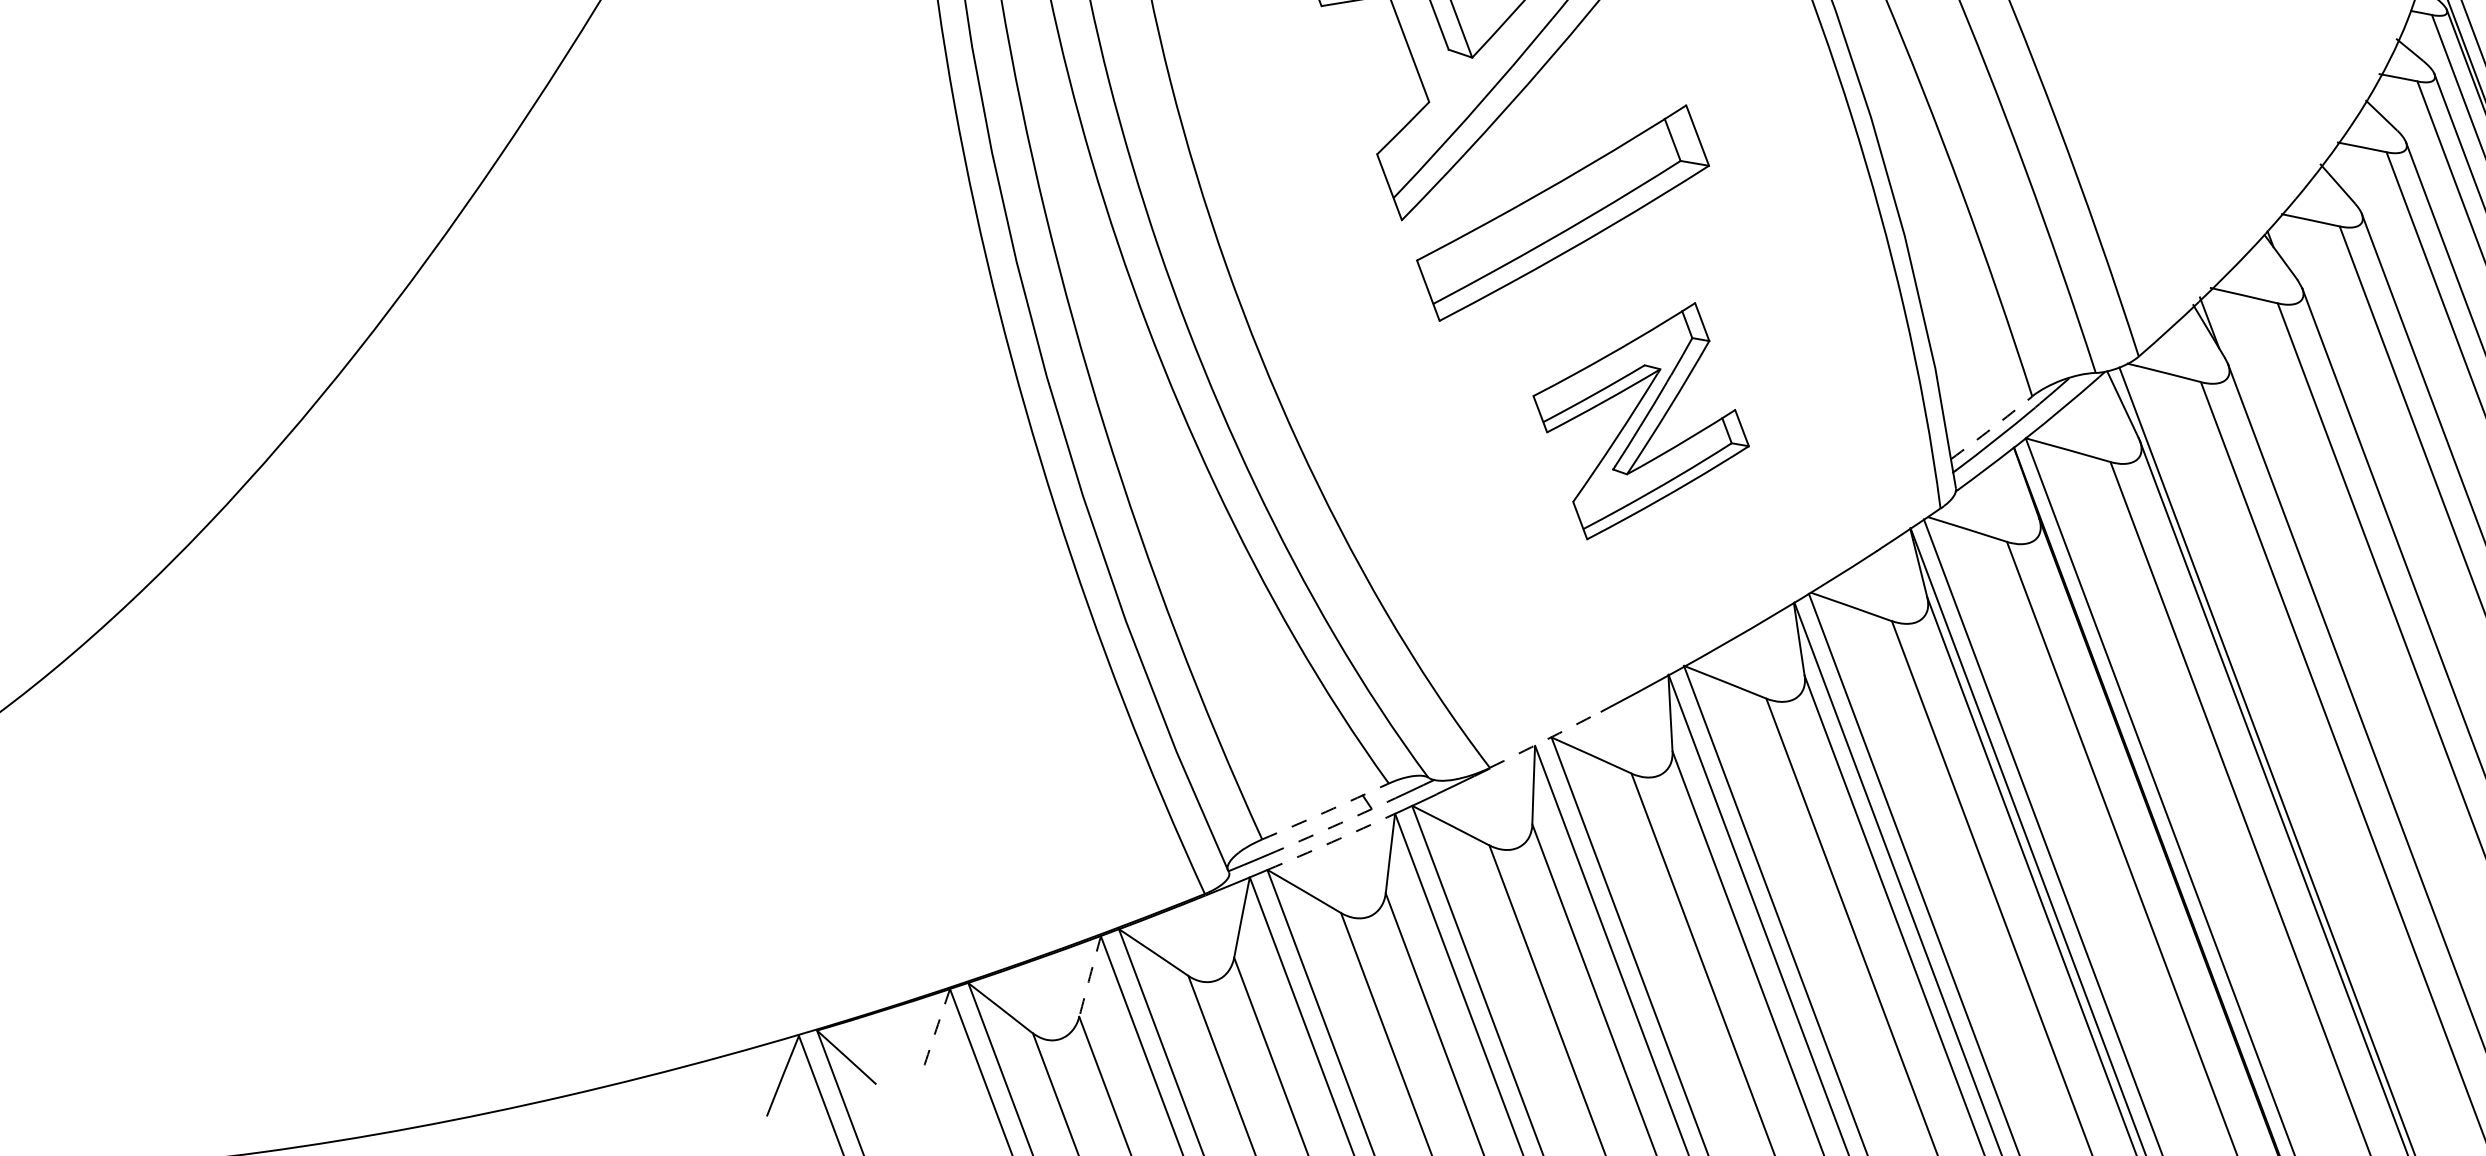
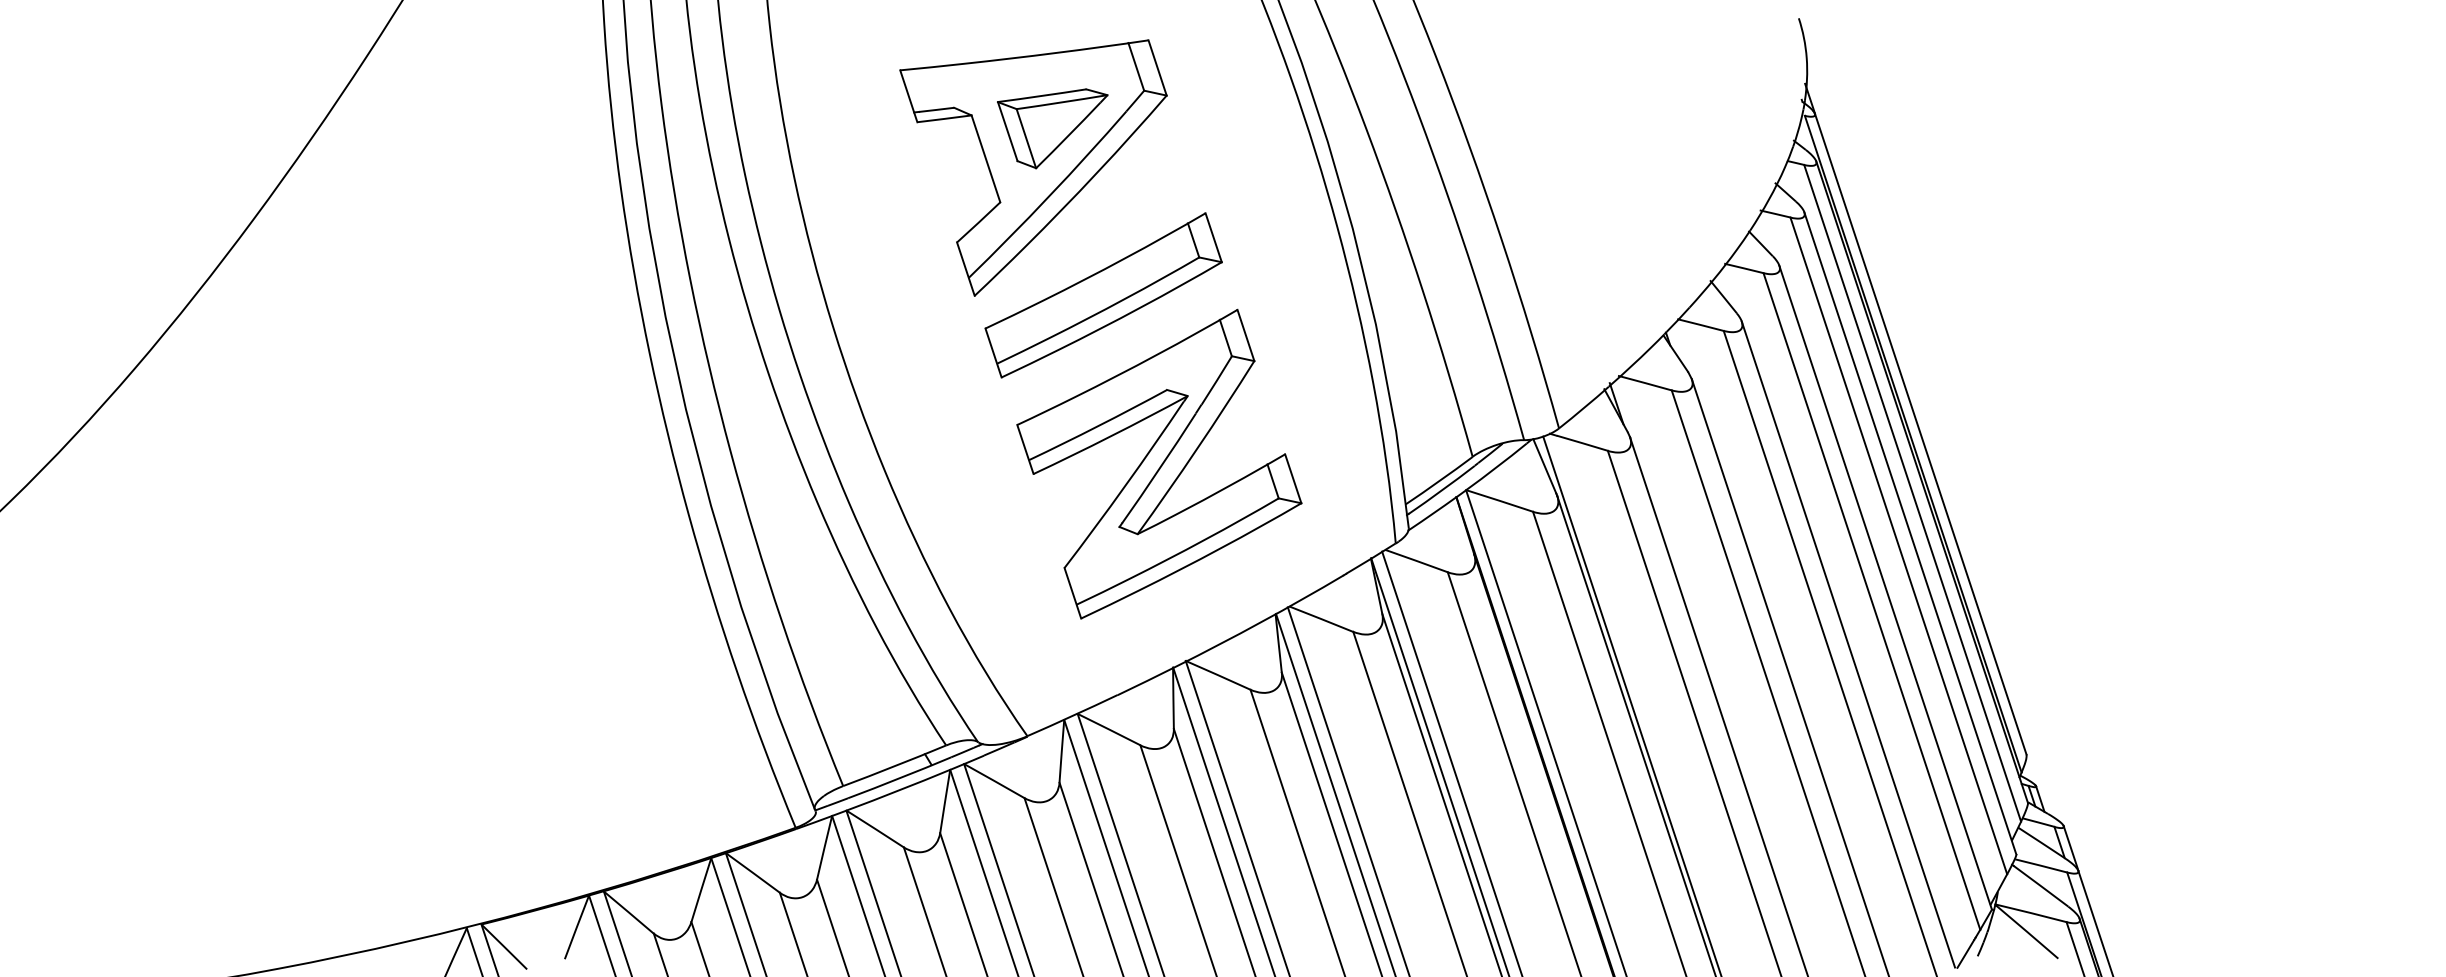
part: (1641, 420) -> (1159, 463), size x1.67
arc: (1992, 428) -> (1439, 481), dashed -> solid
arc: (1545, 739) -> (1072, 715), dashed -> solid
arc: (1325, 812) -> (894, 766), dashed -> solid
arc: (1332, 827) -> (899, 778), dashed -> solid
arc: (1331, 842) -> (898, 790), dashed -> solid
arc: (1090, 975) -> (701, 889), dashed -> solid
arc: (935, 1029) -> (576, 927), dashed -> solid

